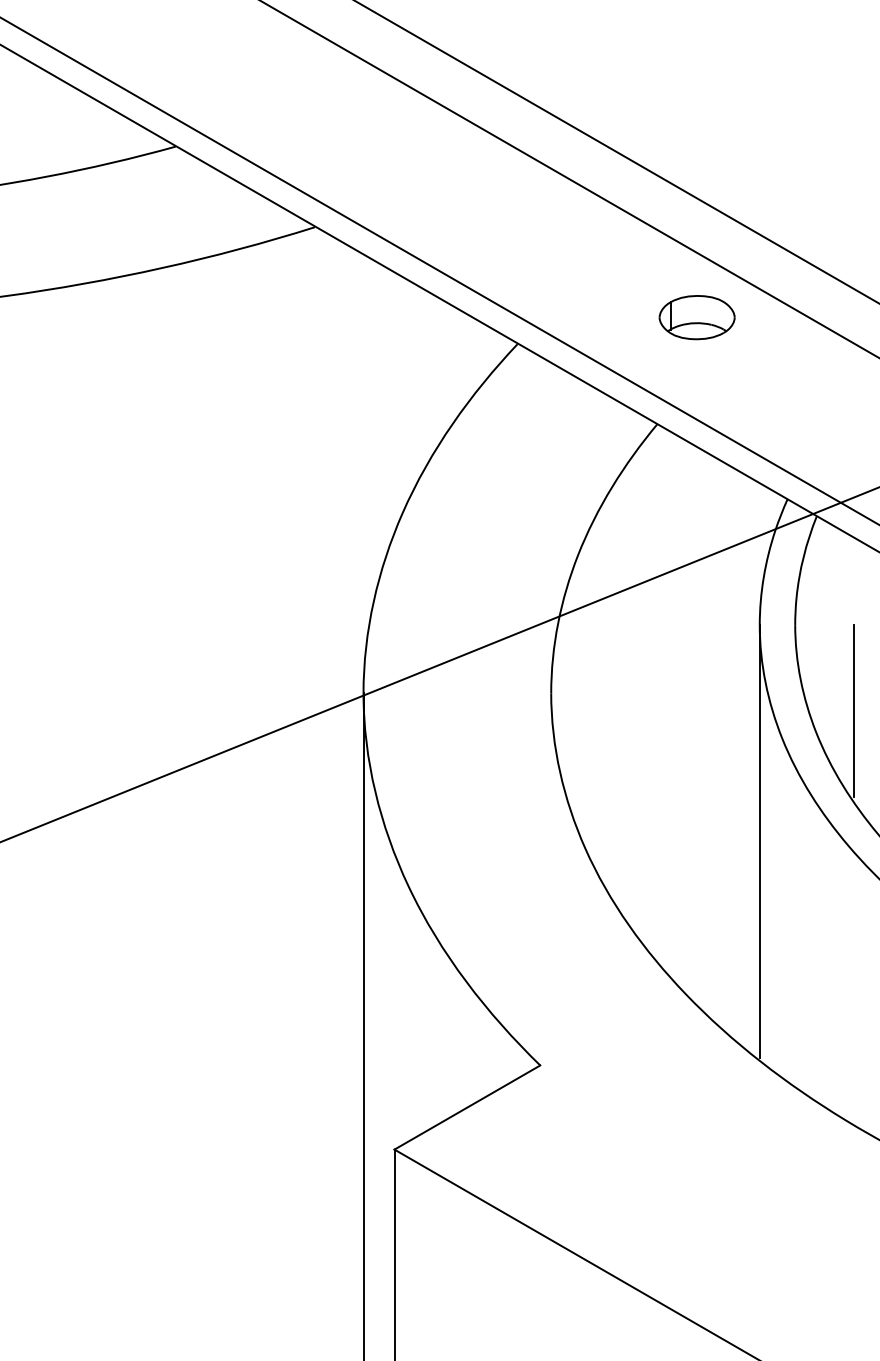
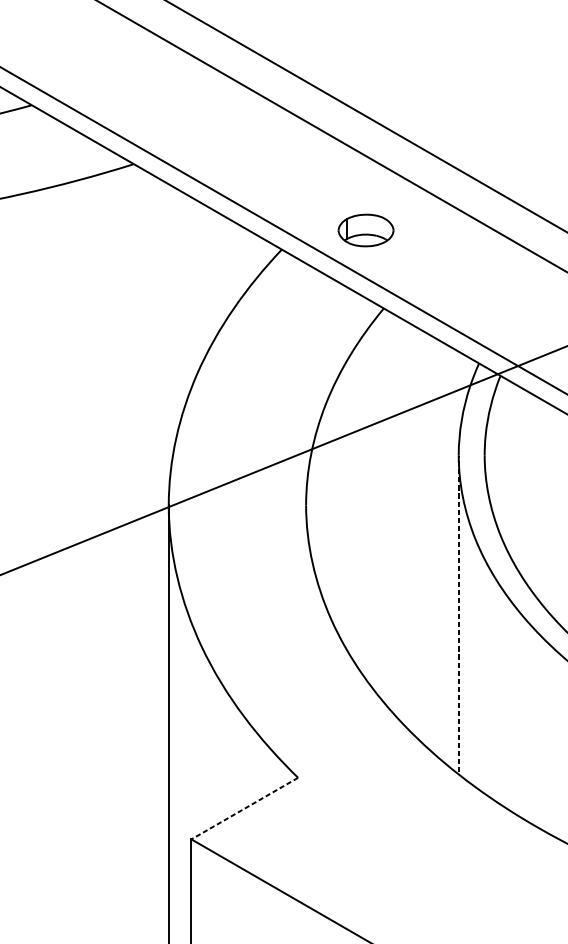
part: (696, 317) -> (365, 230), moved
line: (853, 711) -> (527, 518), removed
line: (759, 841) -> (458, 613), solid -> dashed
line: (466, 1107) -> (244, 808), solid -> dashed

